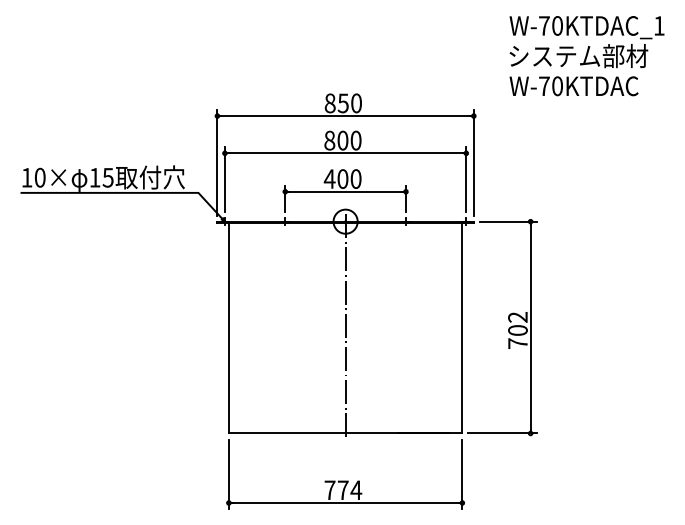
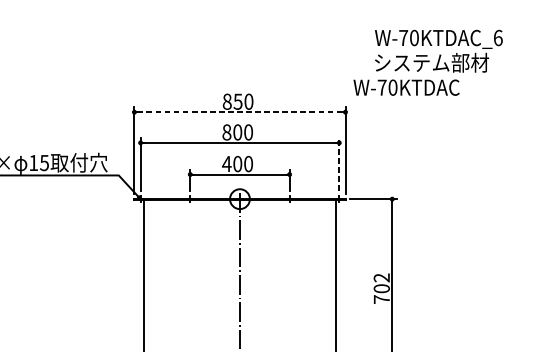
text: (659, 25) -> (498, 37), W-70KTDAC_1 -> W-70KTDAC_6
text: (573, 86) -> (406, 87), moved
line: (345, 116) -> (239, 112), solid -> dashed
line: (466, 179) -> (339, 164), solid -> dashed

